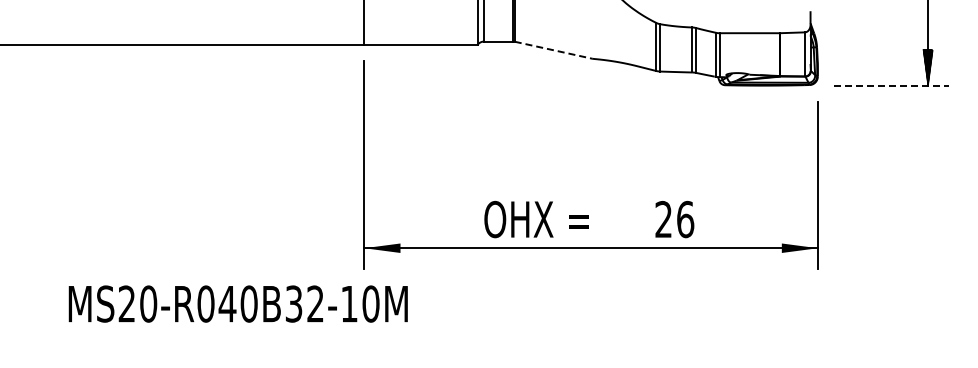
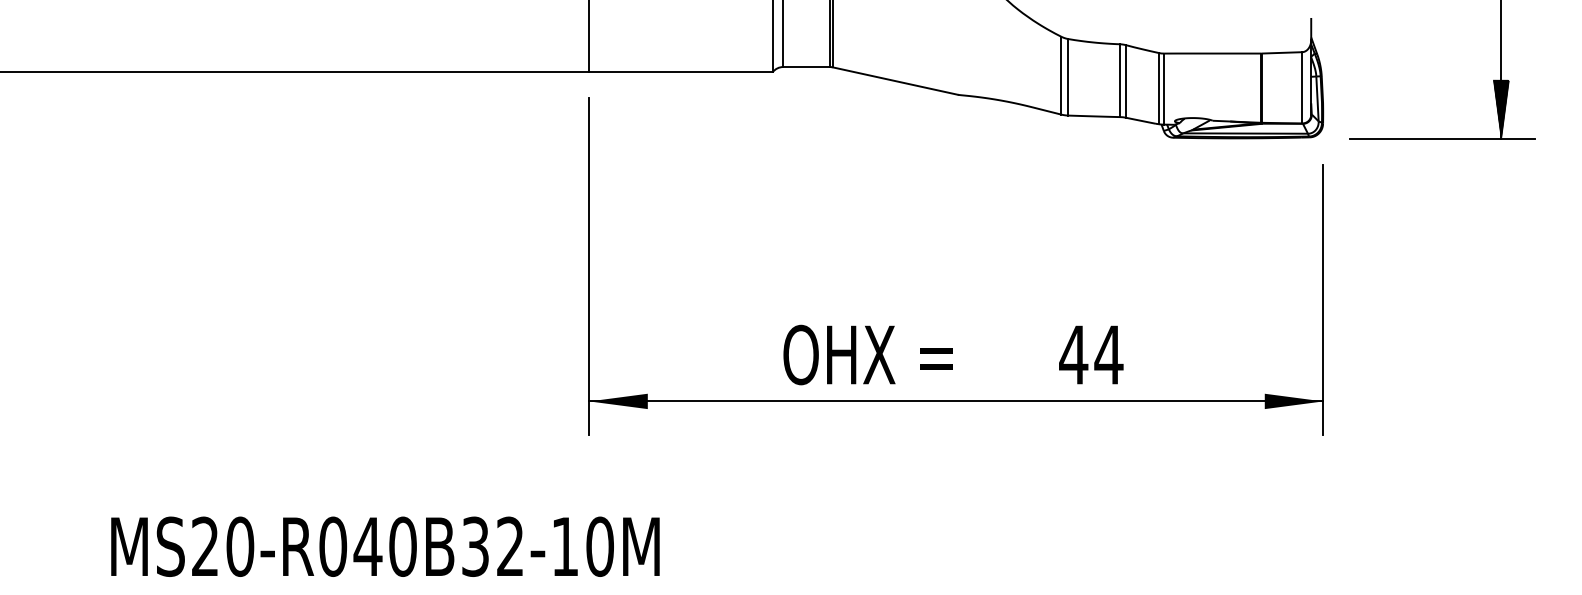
line: (553, 50) -> (895, 81), dashed -> solid
line: (891, 85) -> (1442, 138), dashed -> solid
text: (674, 219) -> (1091, 354), 26 -> 44
text: (237, 303) -> (384, 545), moved

